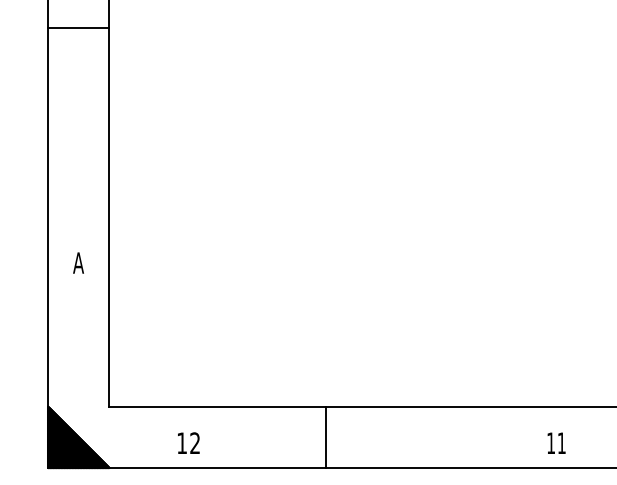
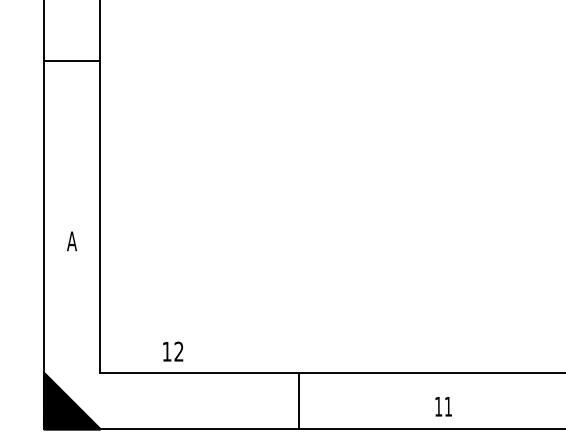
line: (79, 27) -> (72, 60), moved
text: (189, 443) -> (173, 351), moved
text: (556, 443) -> (443, 406), moved

